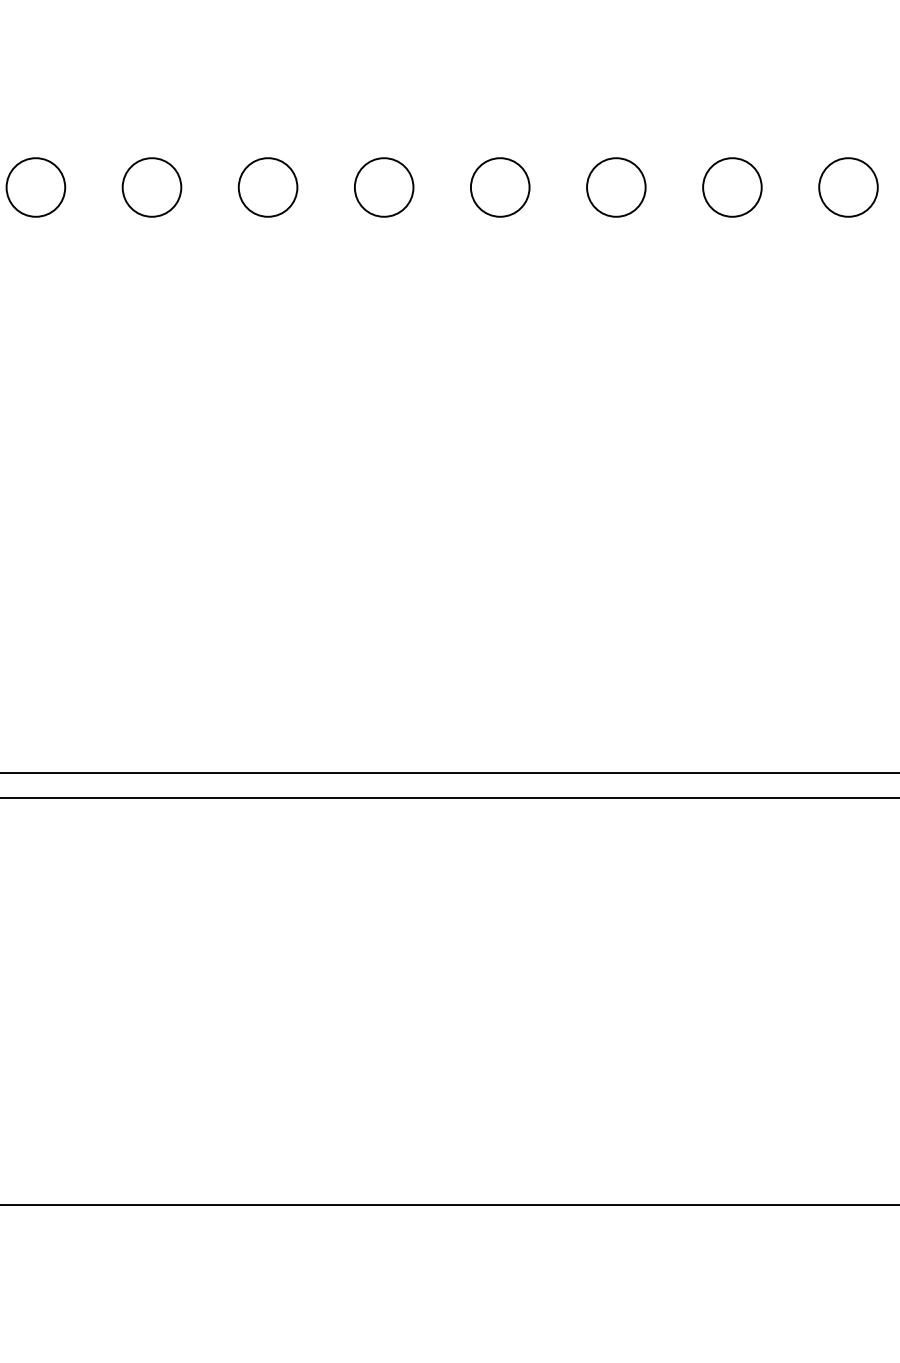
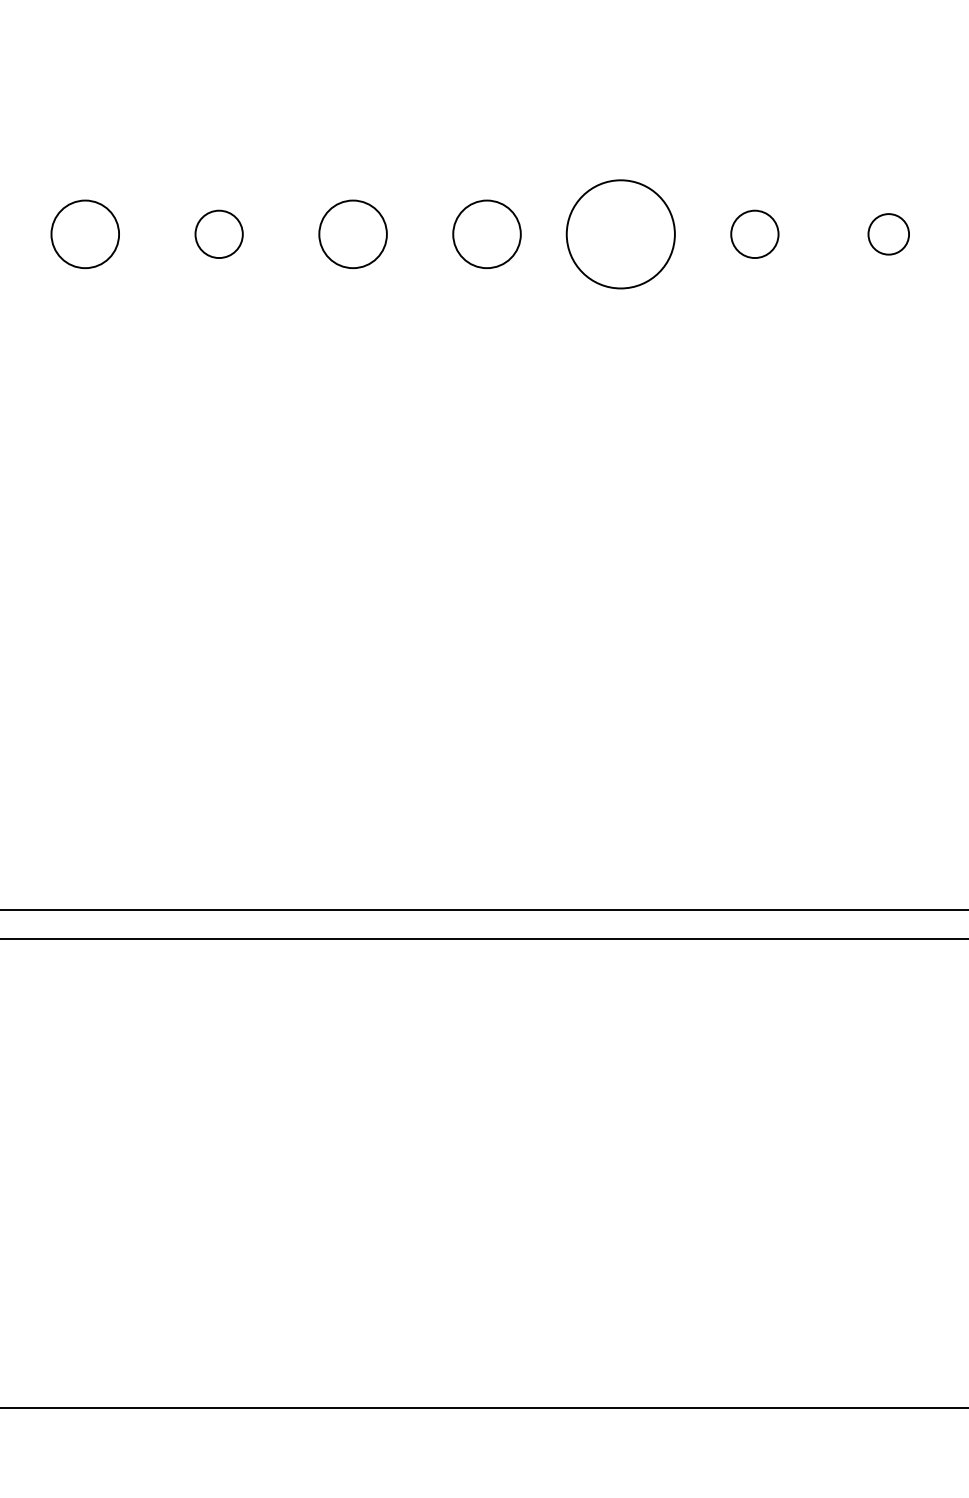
part: (267, 187) -> (218, 234), size x0.7
part: (616, 187) -> (621, 234), size x1.6
part: (732, 187) -> (754, 234), size x0.7
part: (848, 187) -> (888, 234), size x0.6

